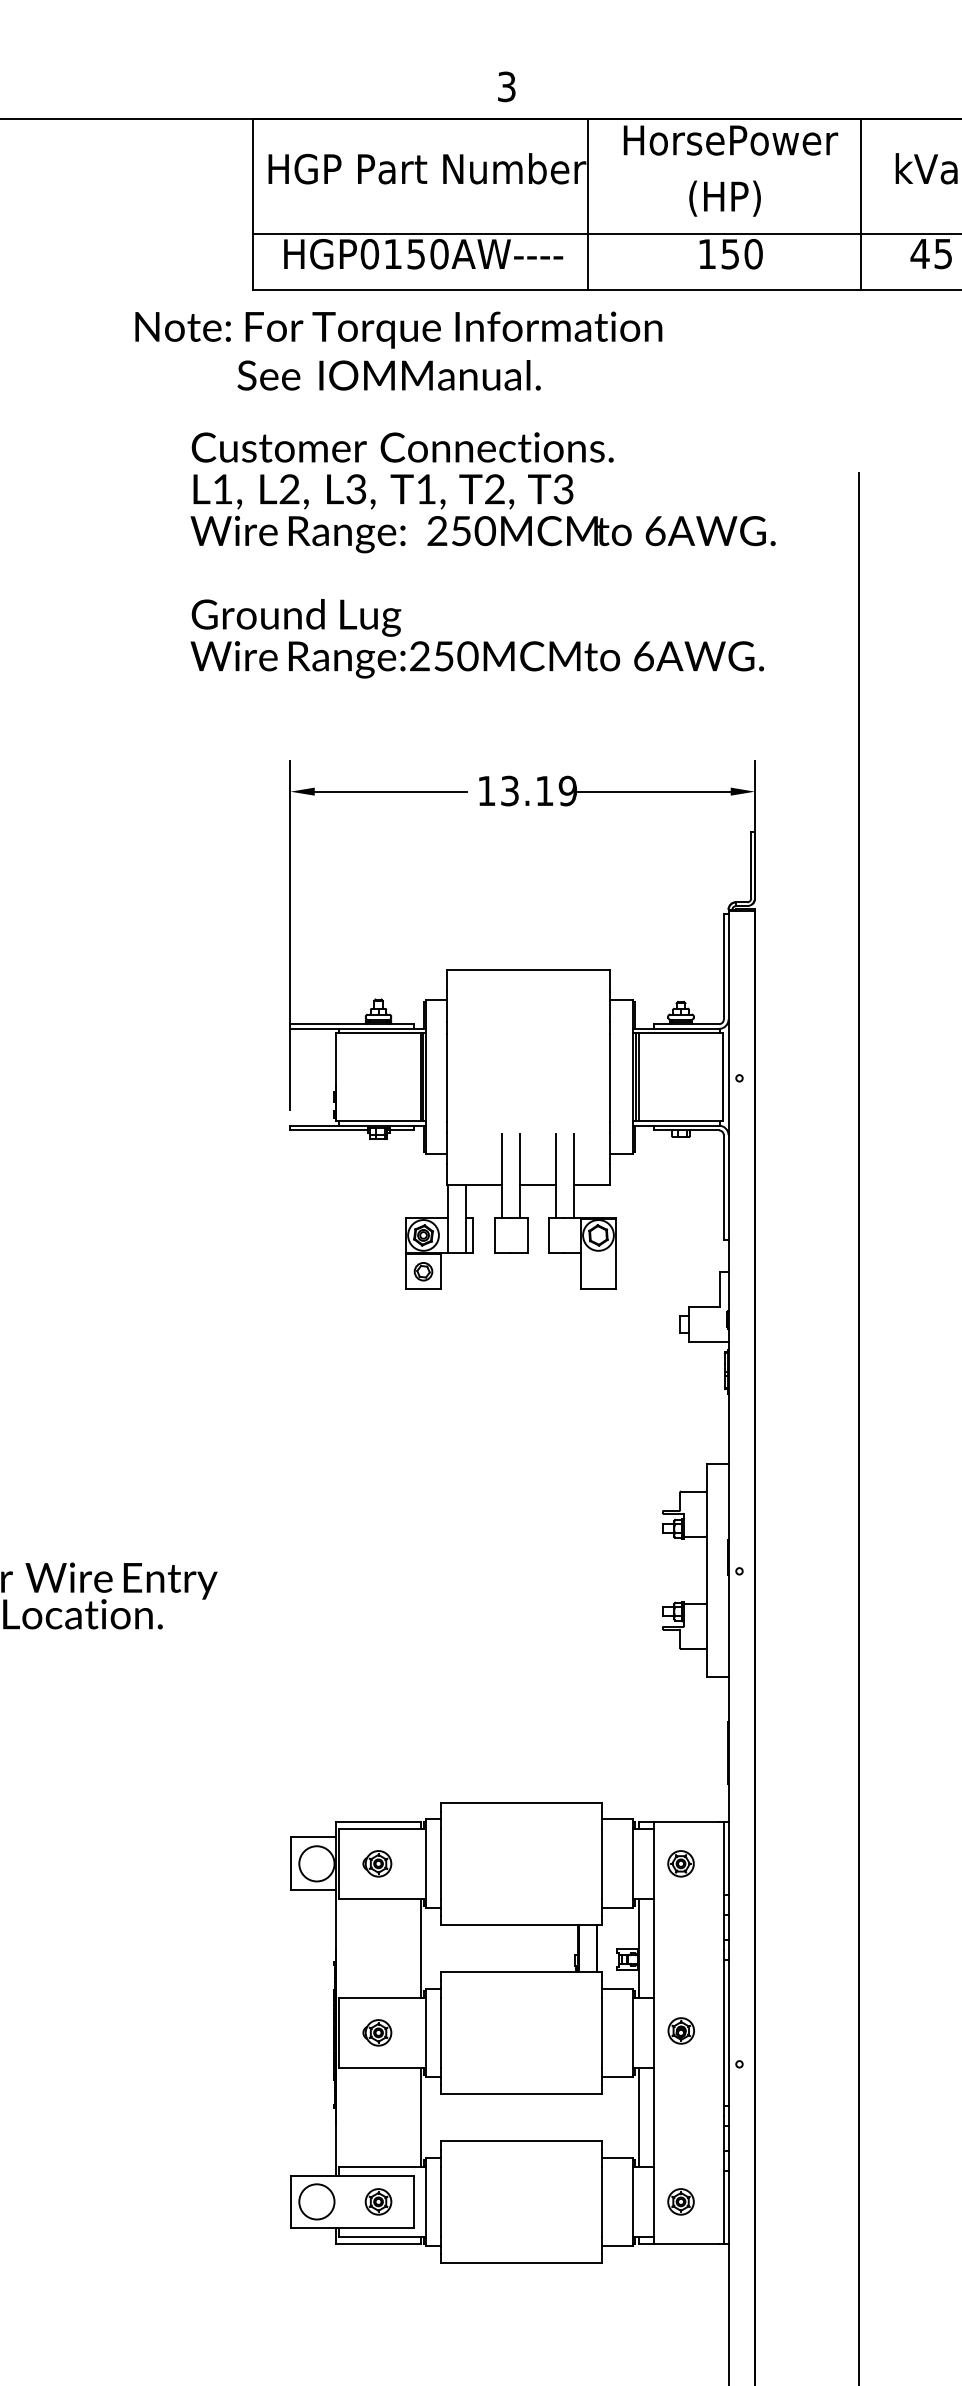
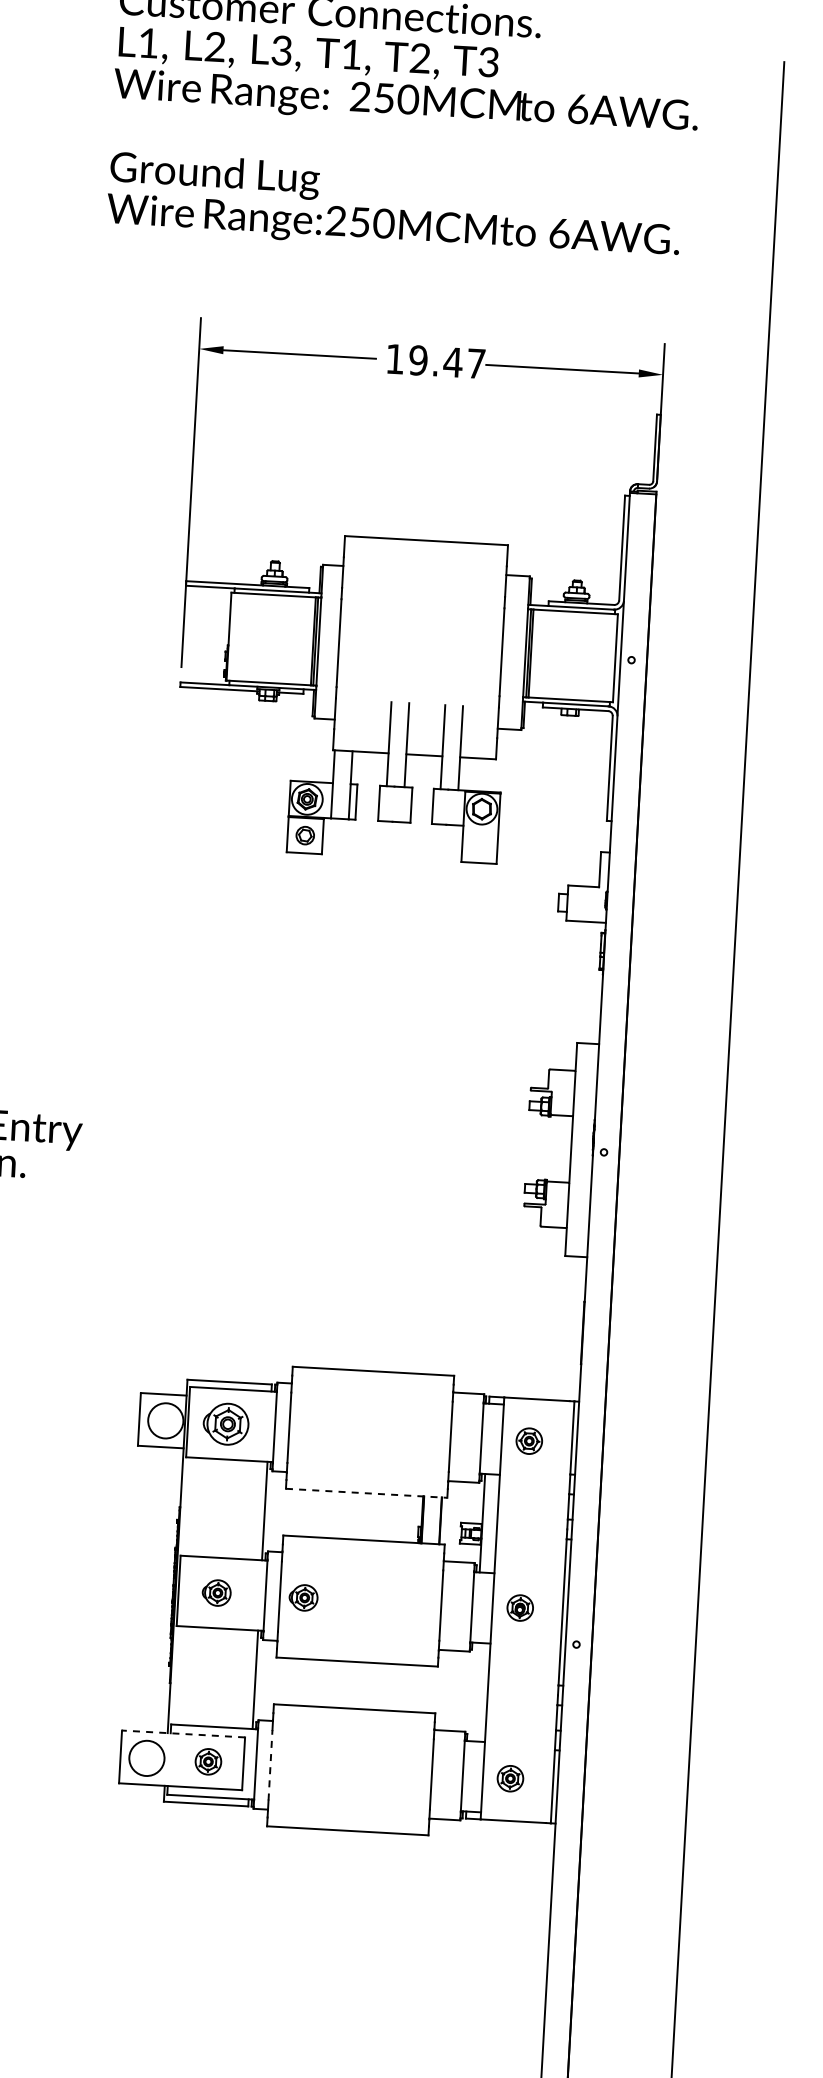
text: (538, 790) -> (446, 361), 13.19 -> 19.47
part: (377, 1863) -> (226, 1423), size x1.6
line: (521, 1924) -> (366, 1492), solid -> dashed
part: (464, 2032) -> (303, 1597), added
line: (638, 2117) -> (472, 1692), removed
line: (352, 2175) -> (183, 1734), solid -> dashed
line: (440, 2201) -> (270, 1764), solid -> dashed

